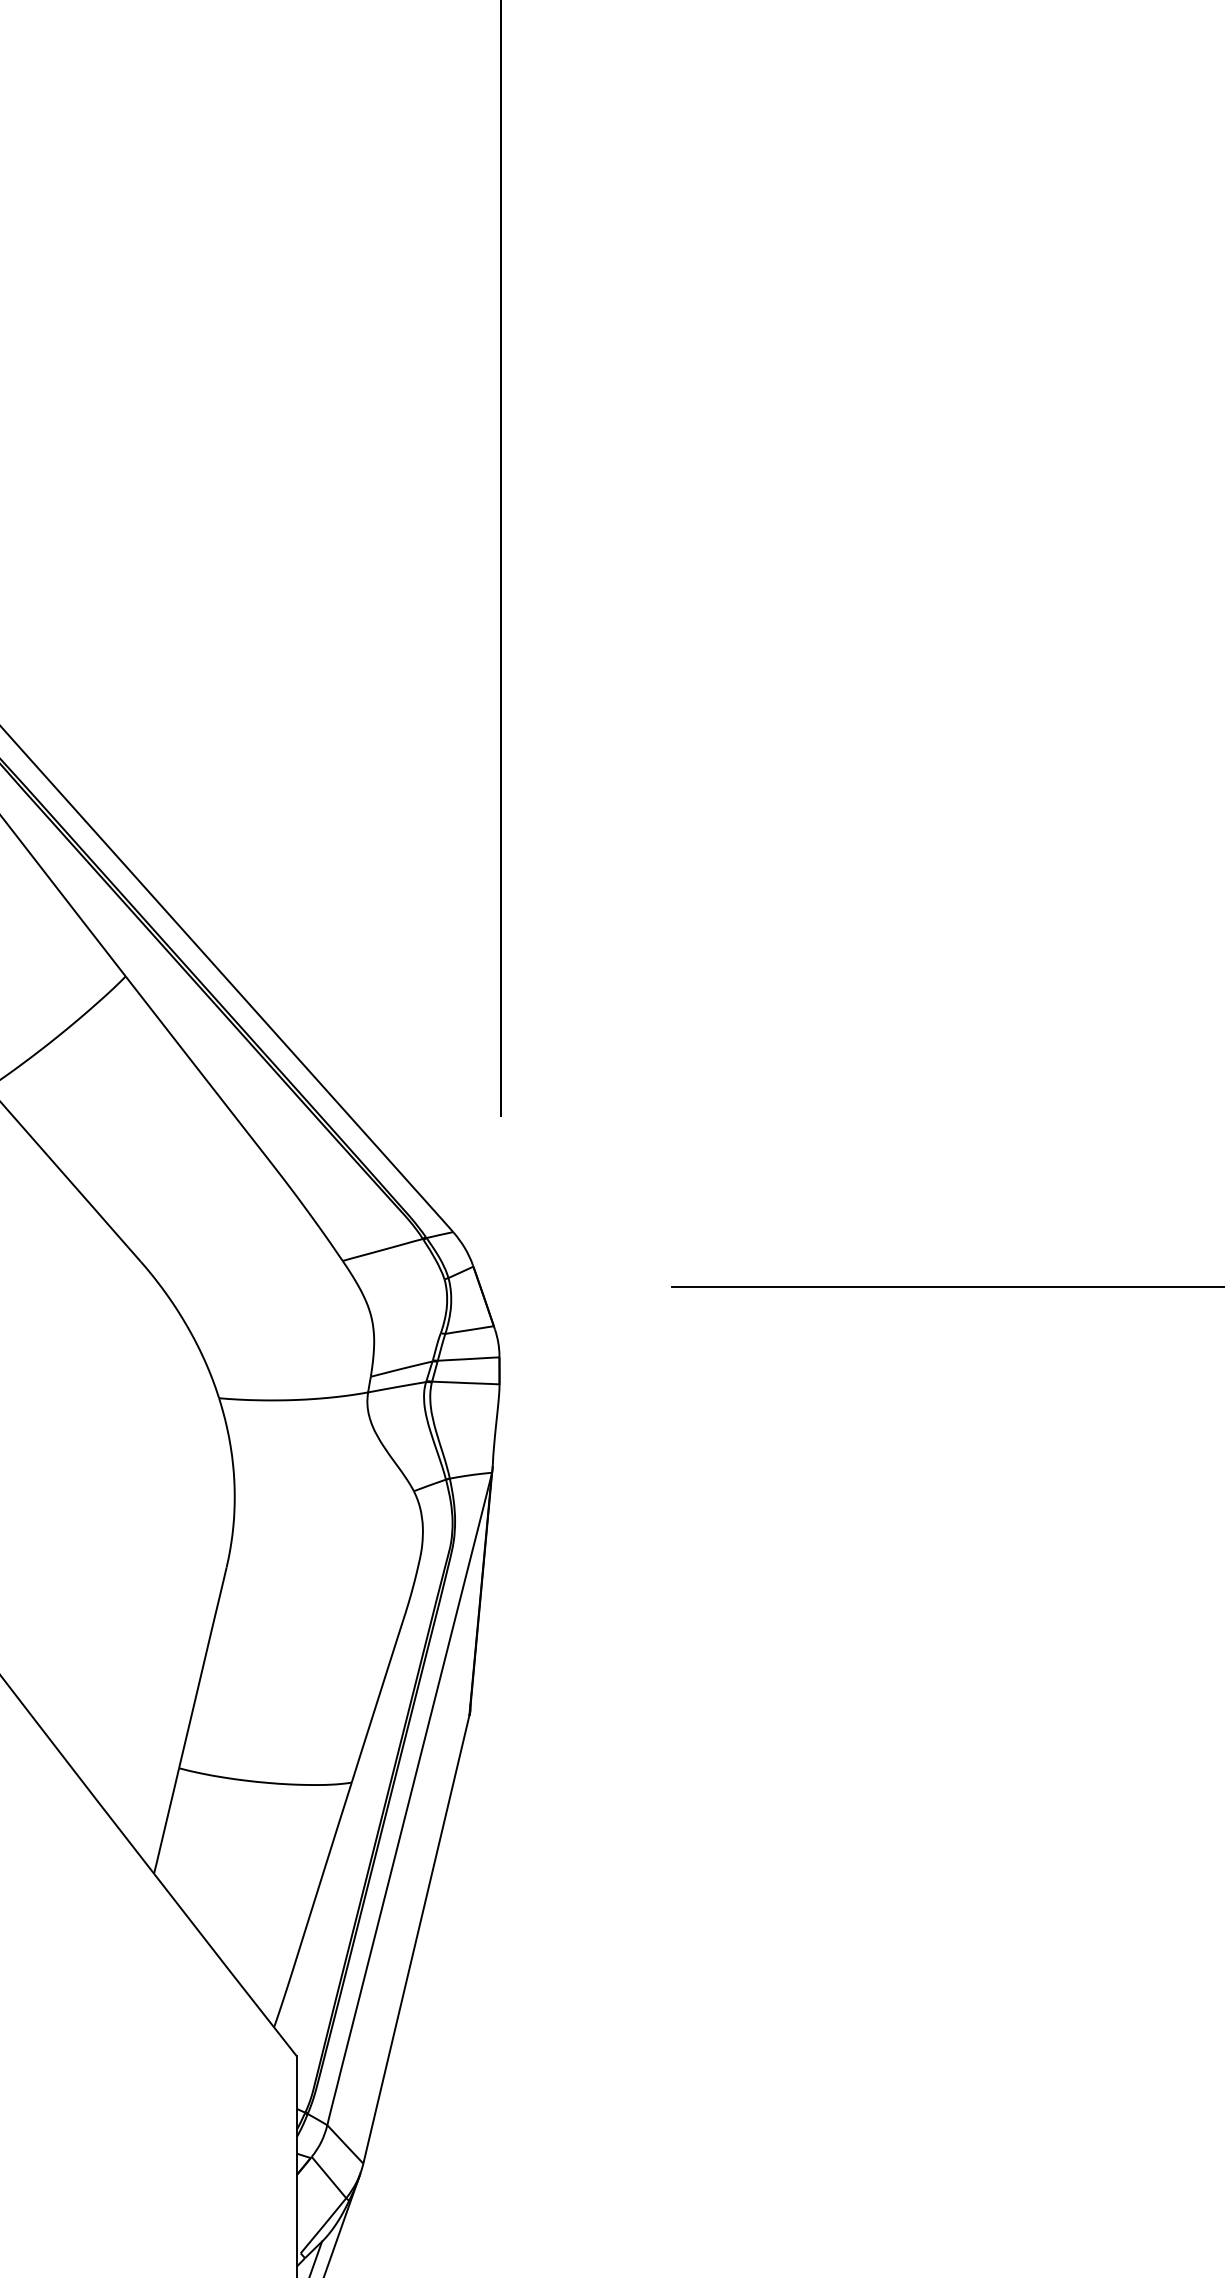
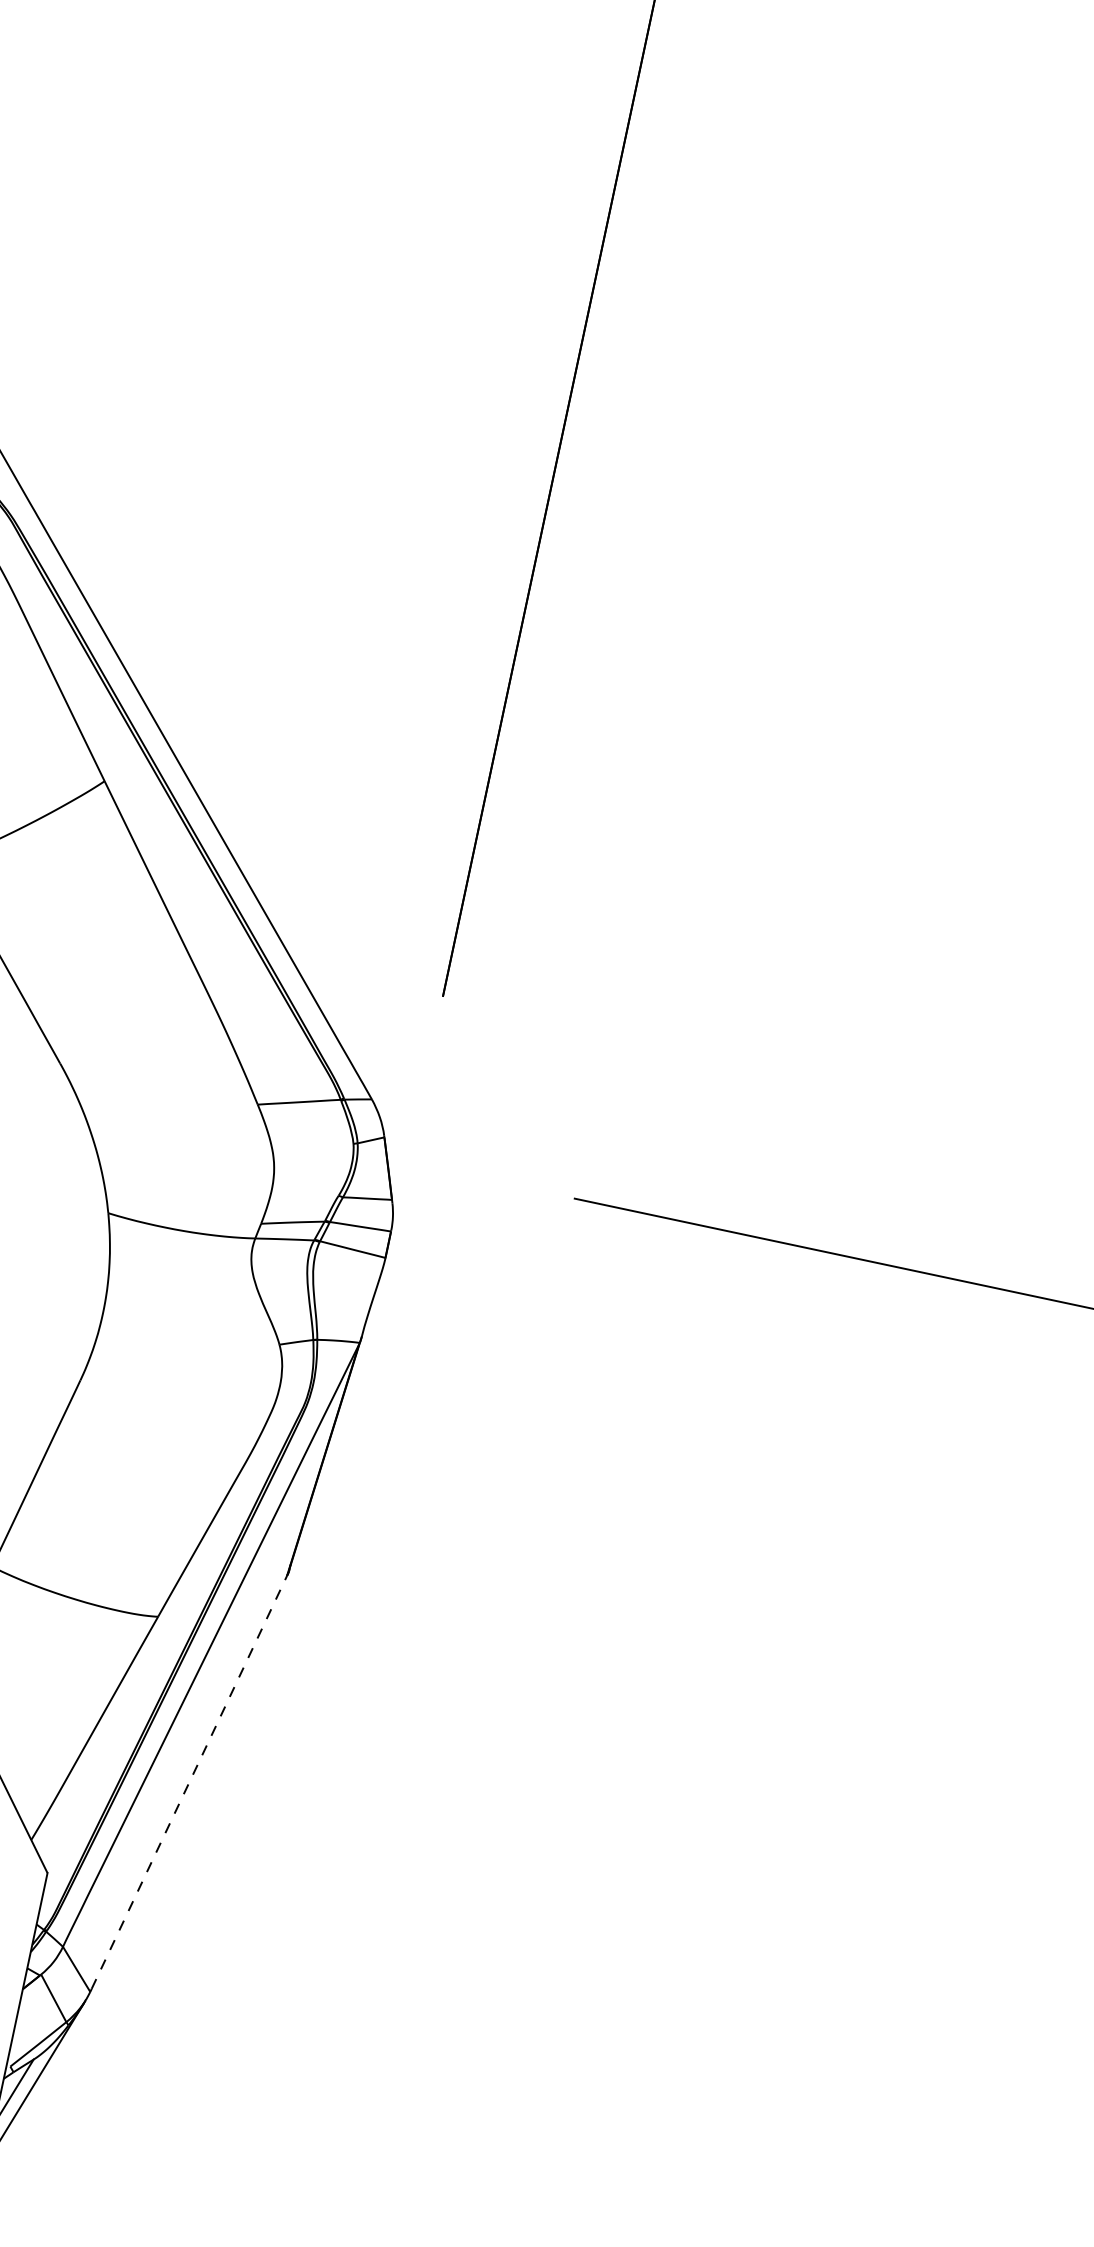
line: (416, 1937) -> (189, 1781), solid -> dashed

